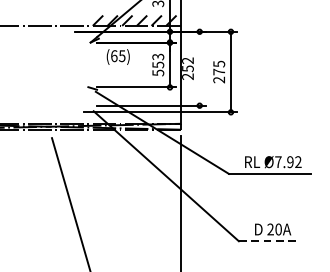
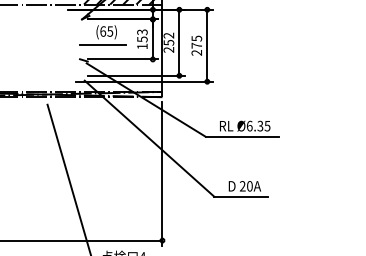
line: (199, 68) -> (179, 42), added
line: (113, 70) -> (102, 44), added
text: (158, 72) -> (142, 46), 553 -> 153
text: (288, 161) -> (258, 125), Ø7.92 -> Ø6.35
line: (269, 240) -> (241, 196), dashed -> solid

